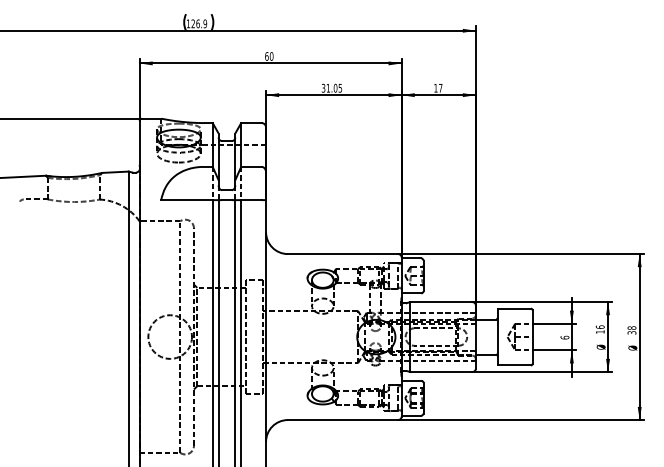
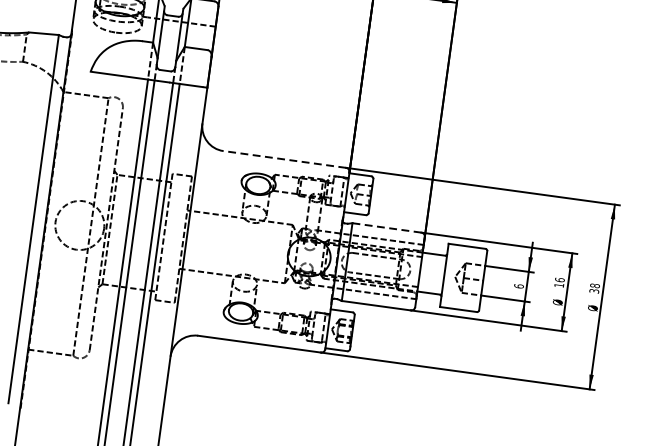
line: (342, 254) -> (284, 159), solid -> dashed
line: (440, 302) -> (385, 228), solid -> dashed

